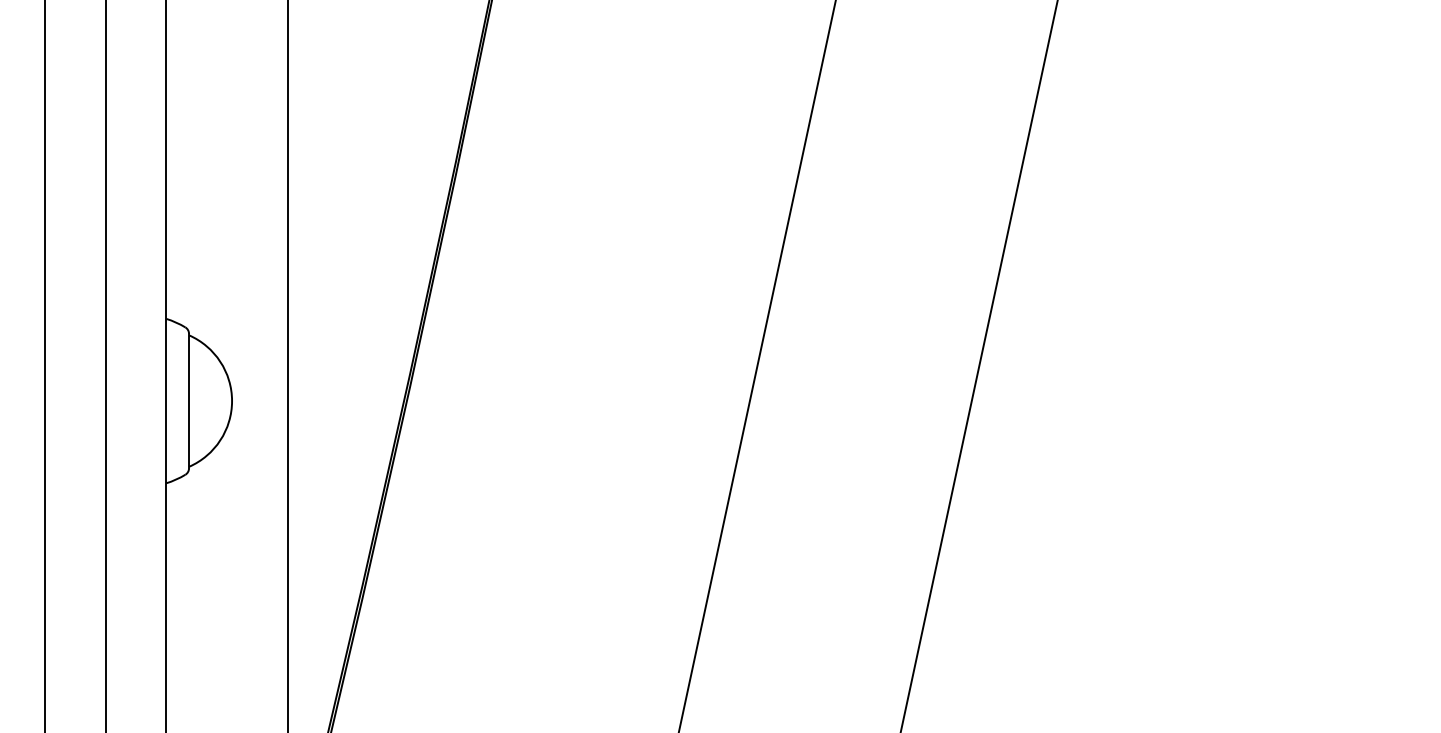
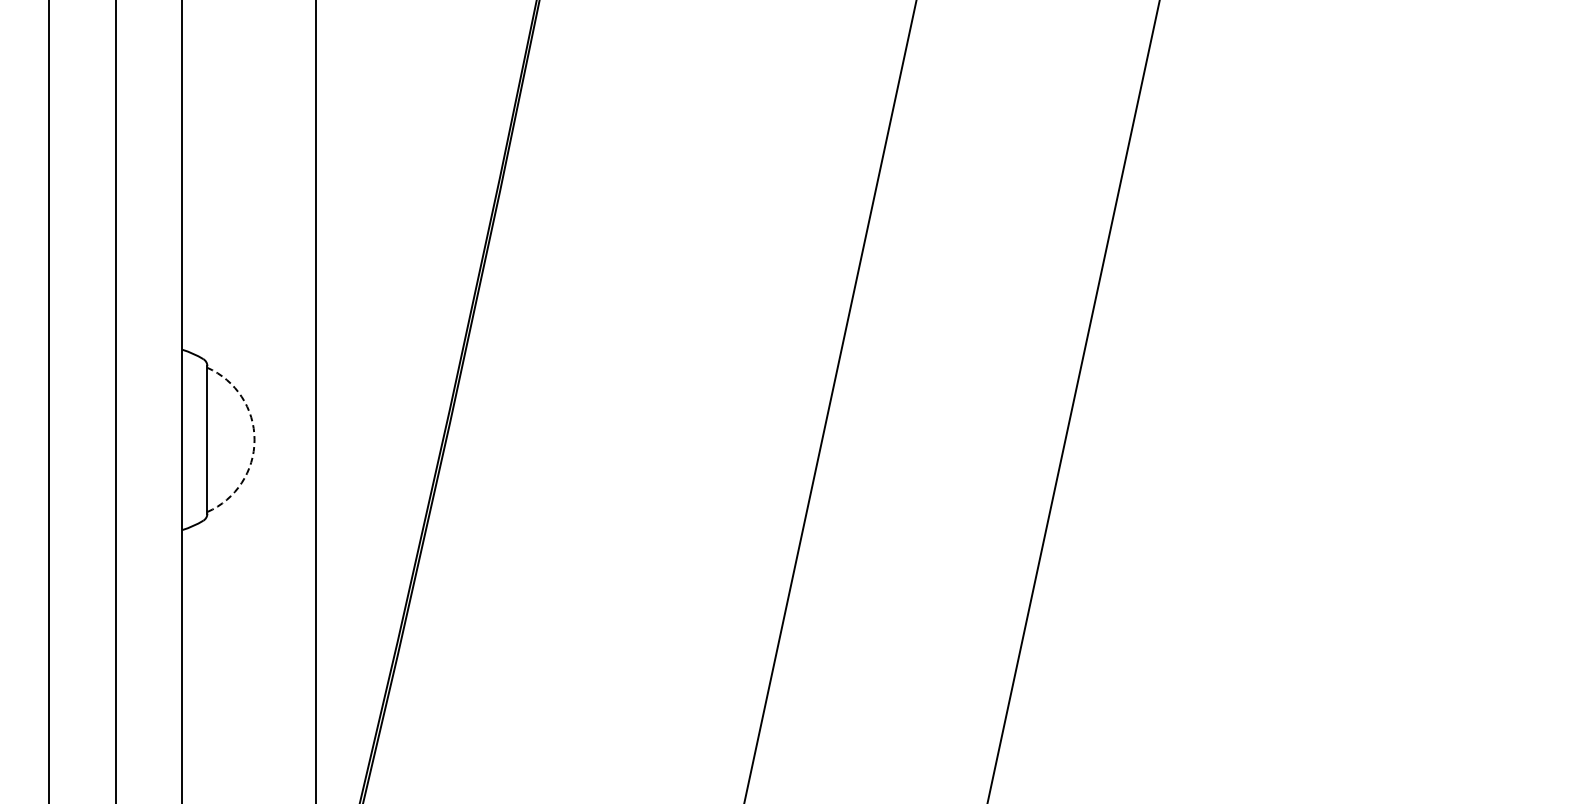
arc: (232, 400) -> (254, 439), solid -> dashed

